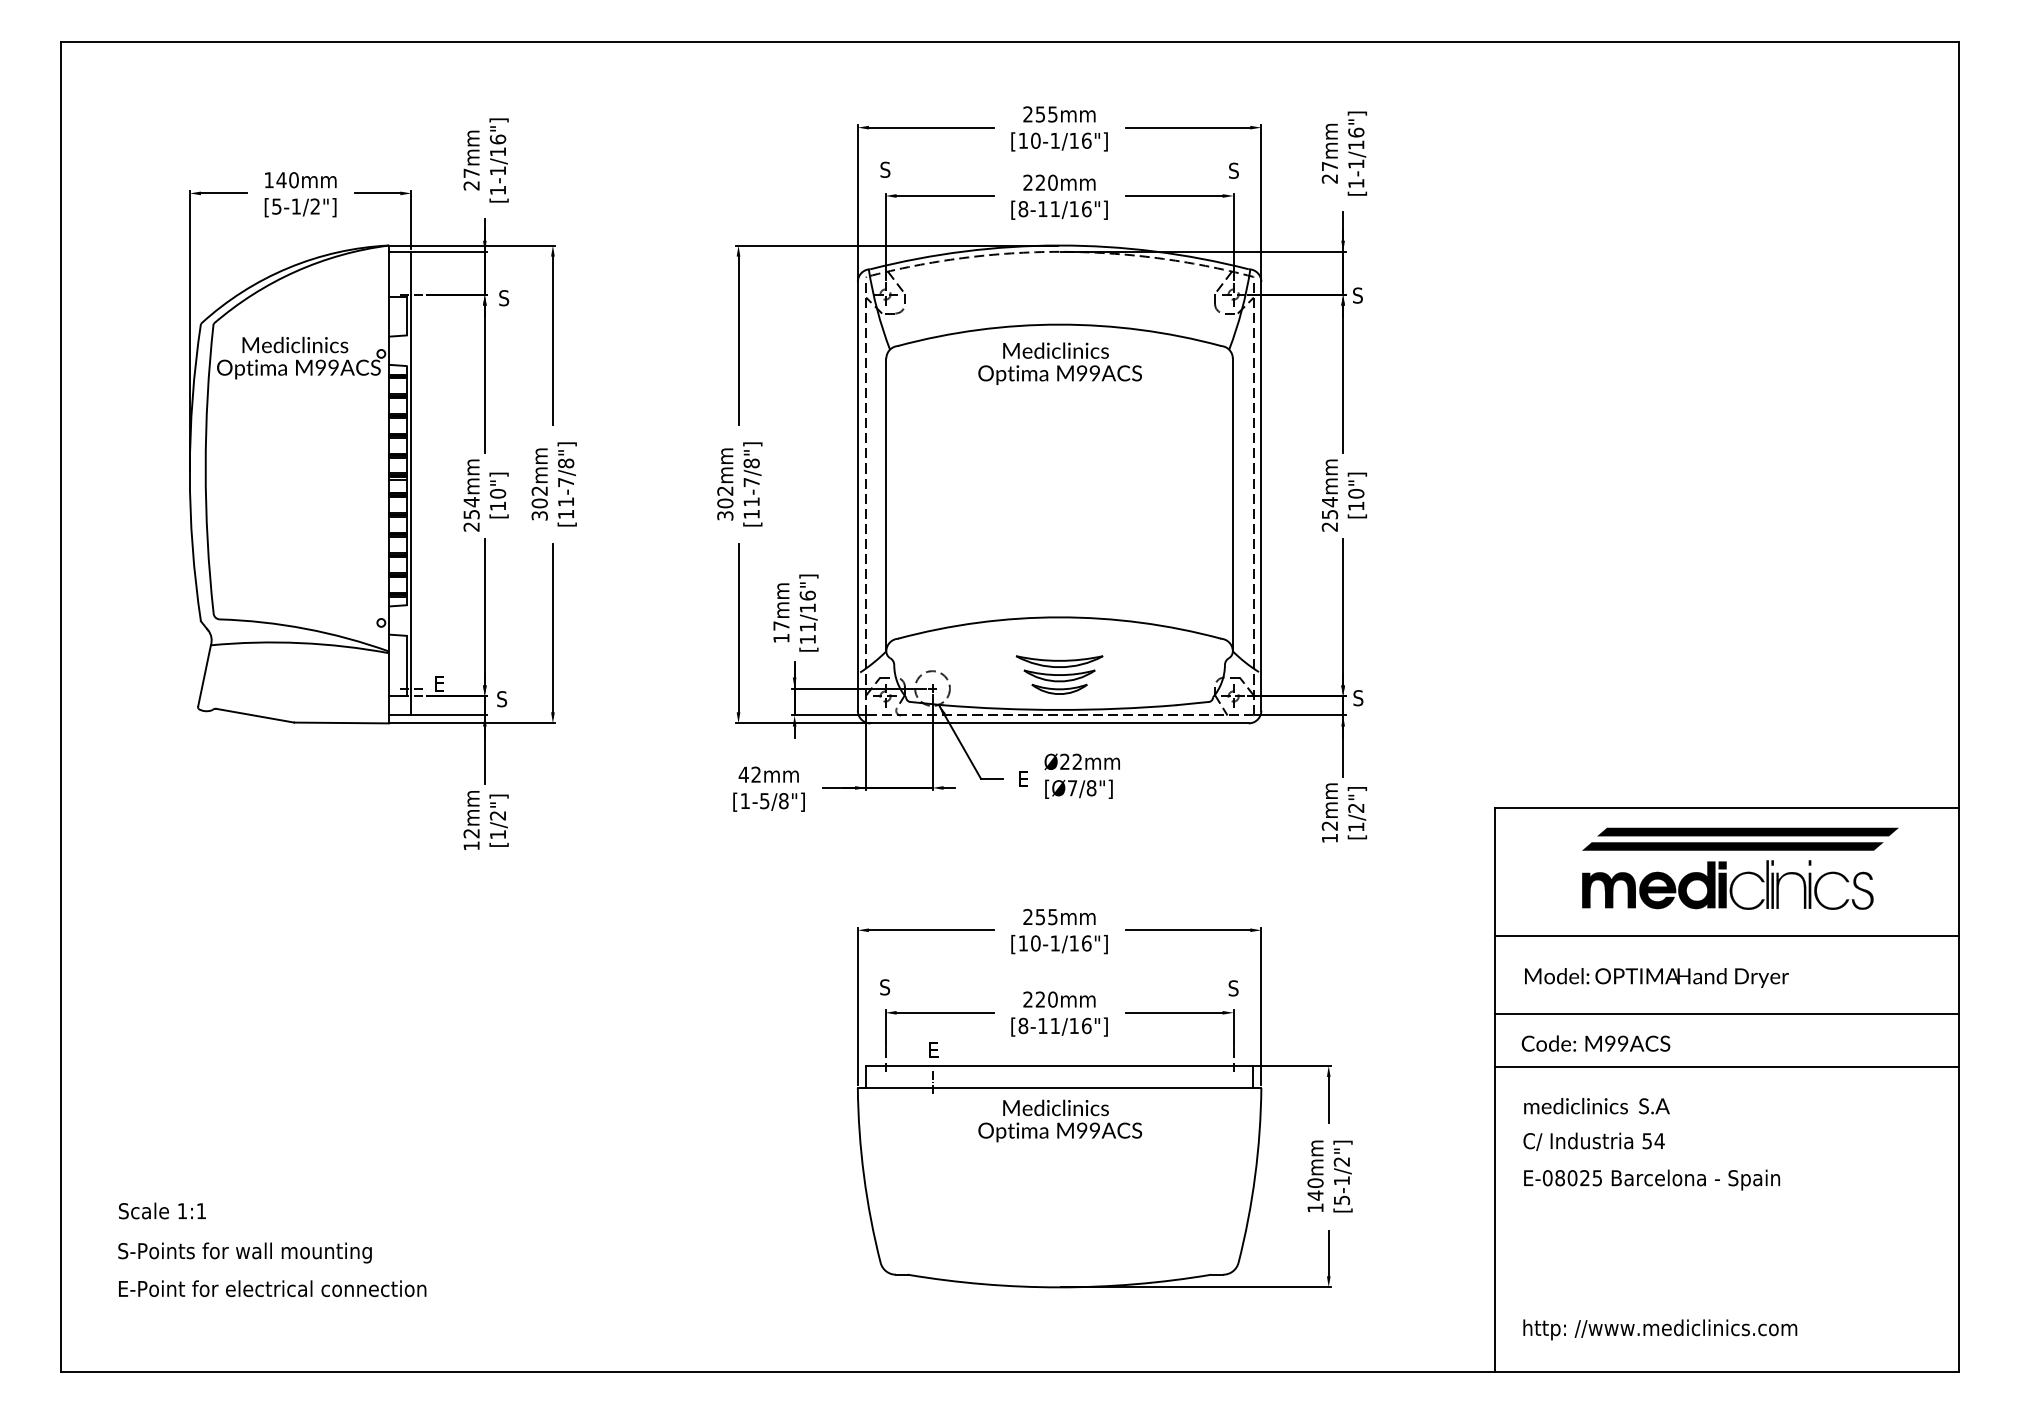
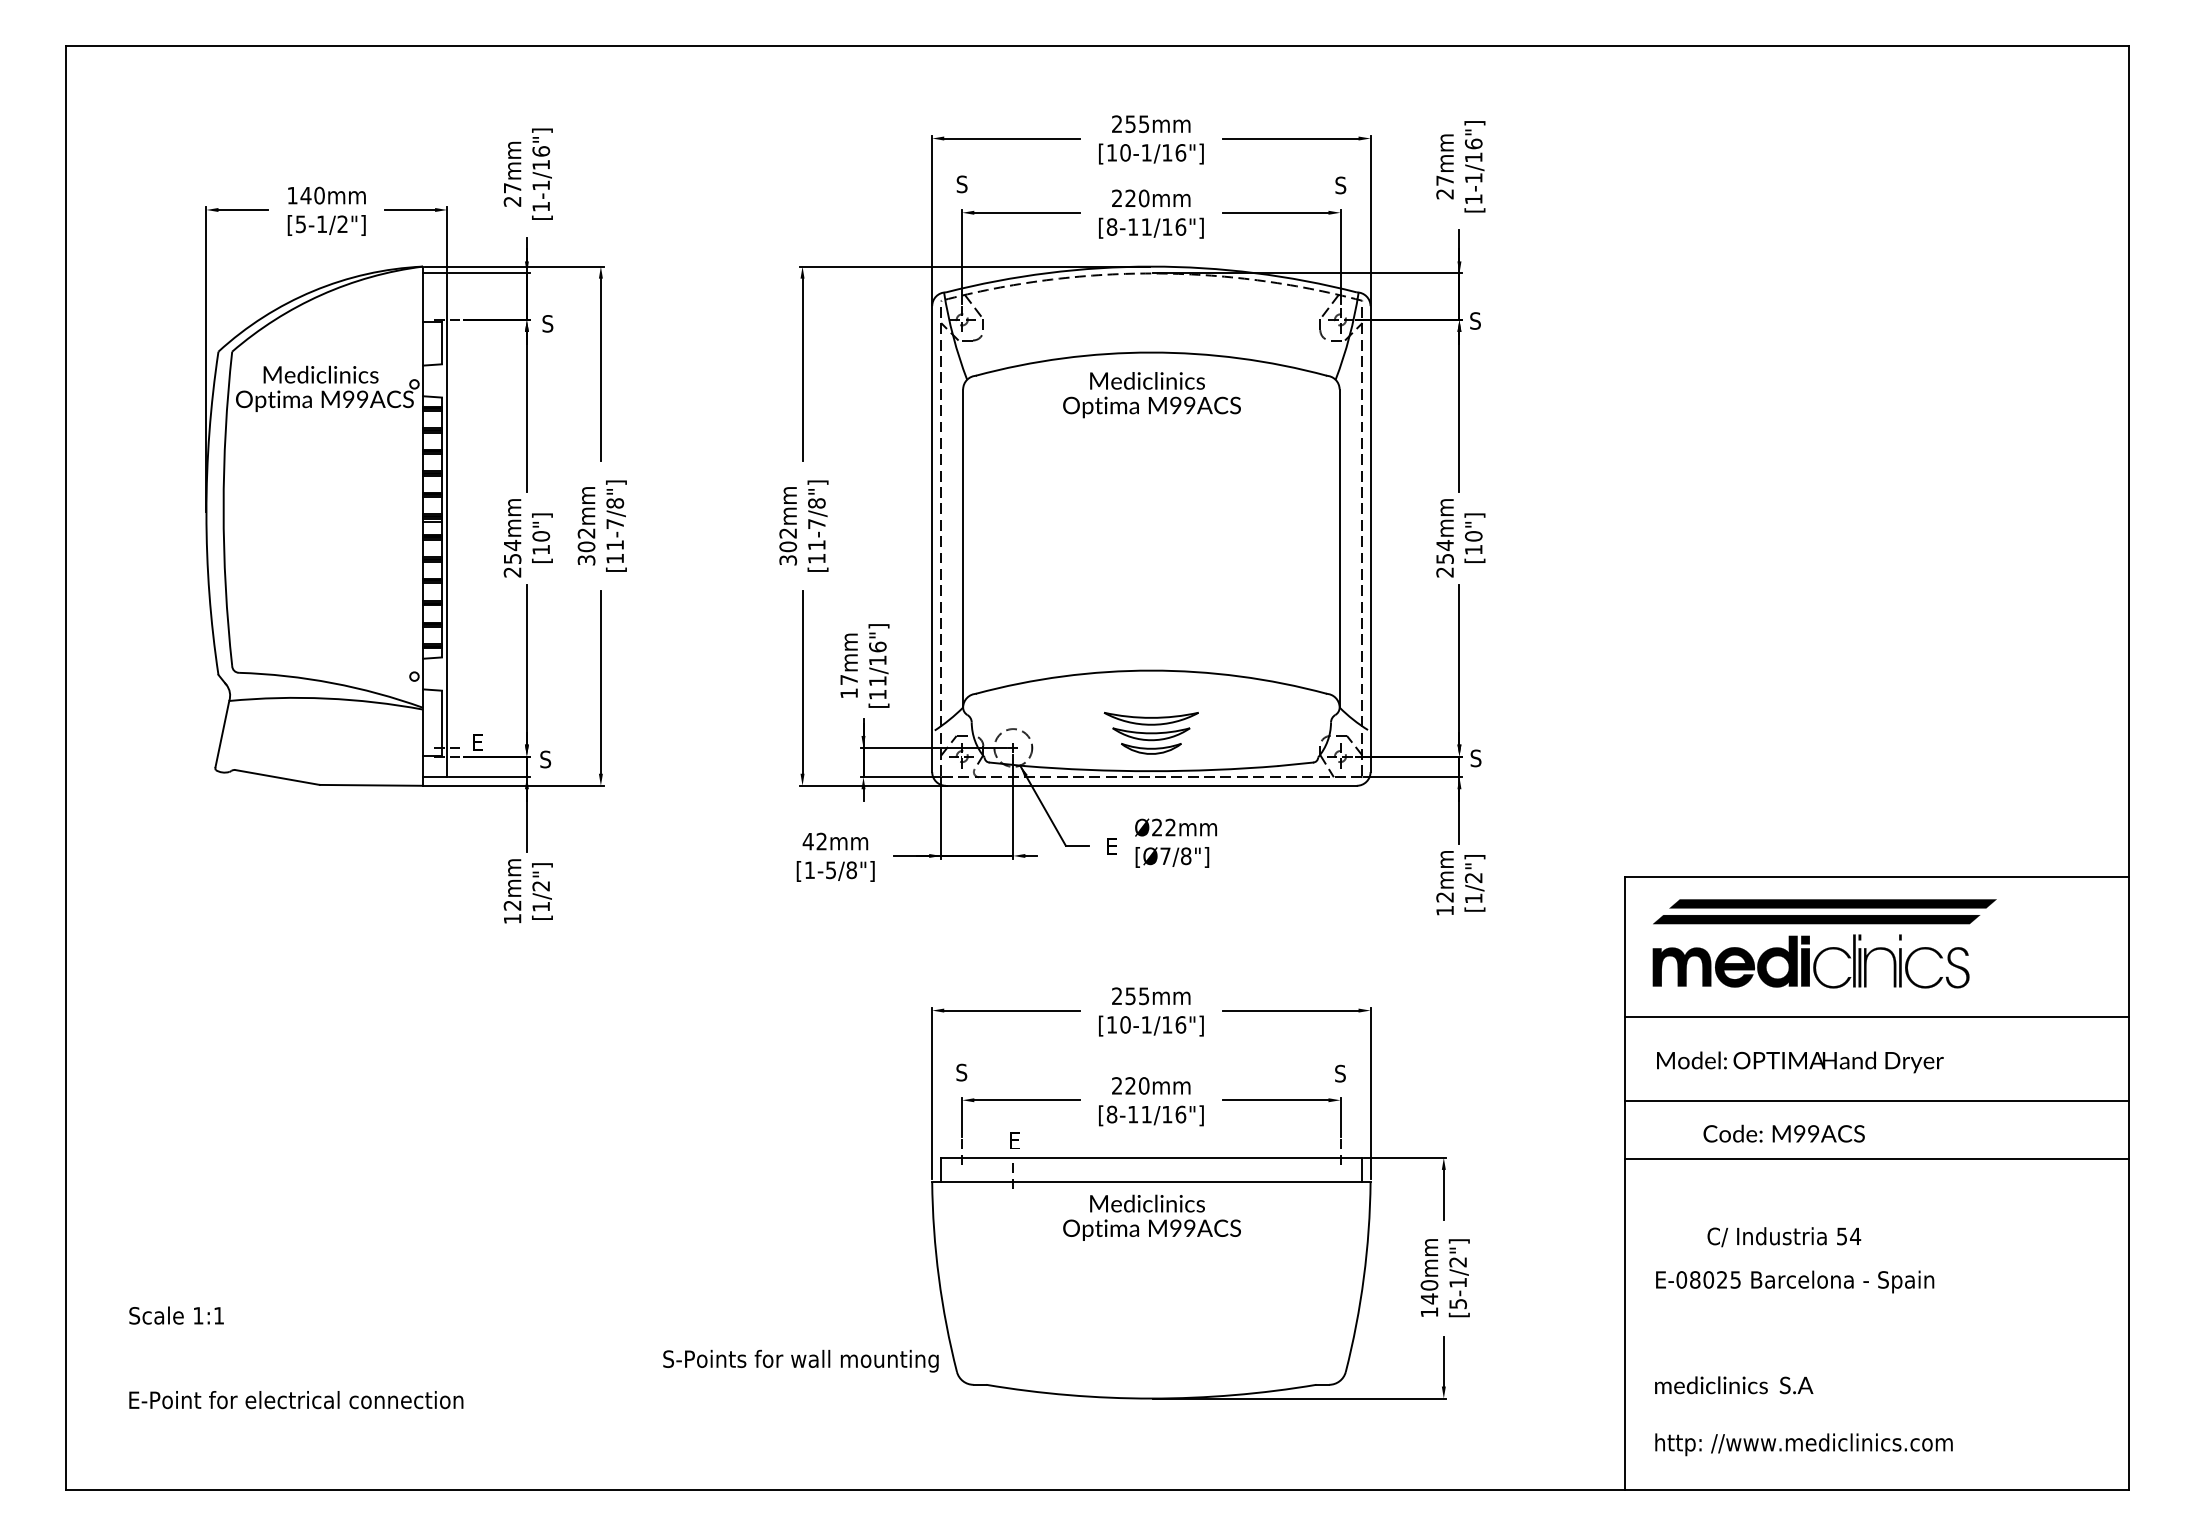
part: (1740, 868) -> (1824, 943), moved
text: (1595, 1043) -> (1783, 1133), moved
text: (1596, 1106) -> (1733, 1385), moved
text: (1593, 1141) -> (1783, 1236), moved
text: (244, 1252) -> (800, 1360), moved

